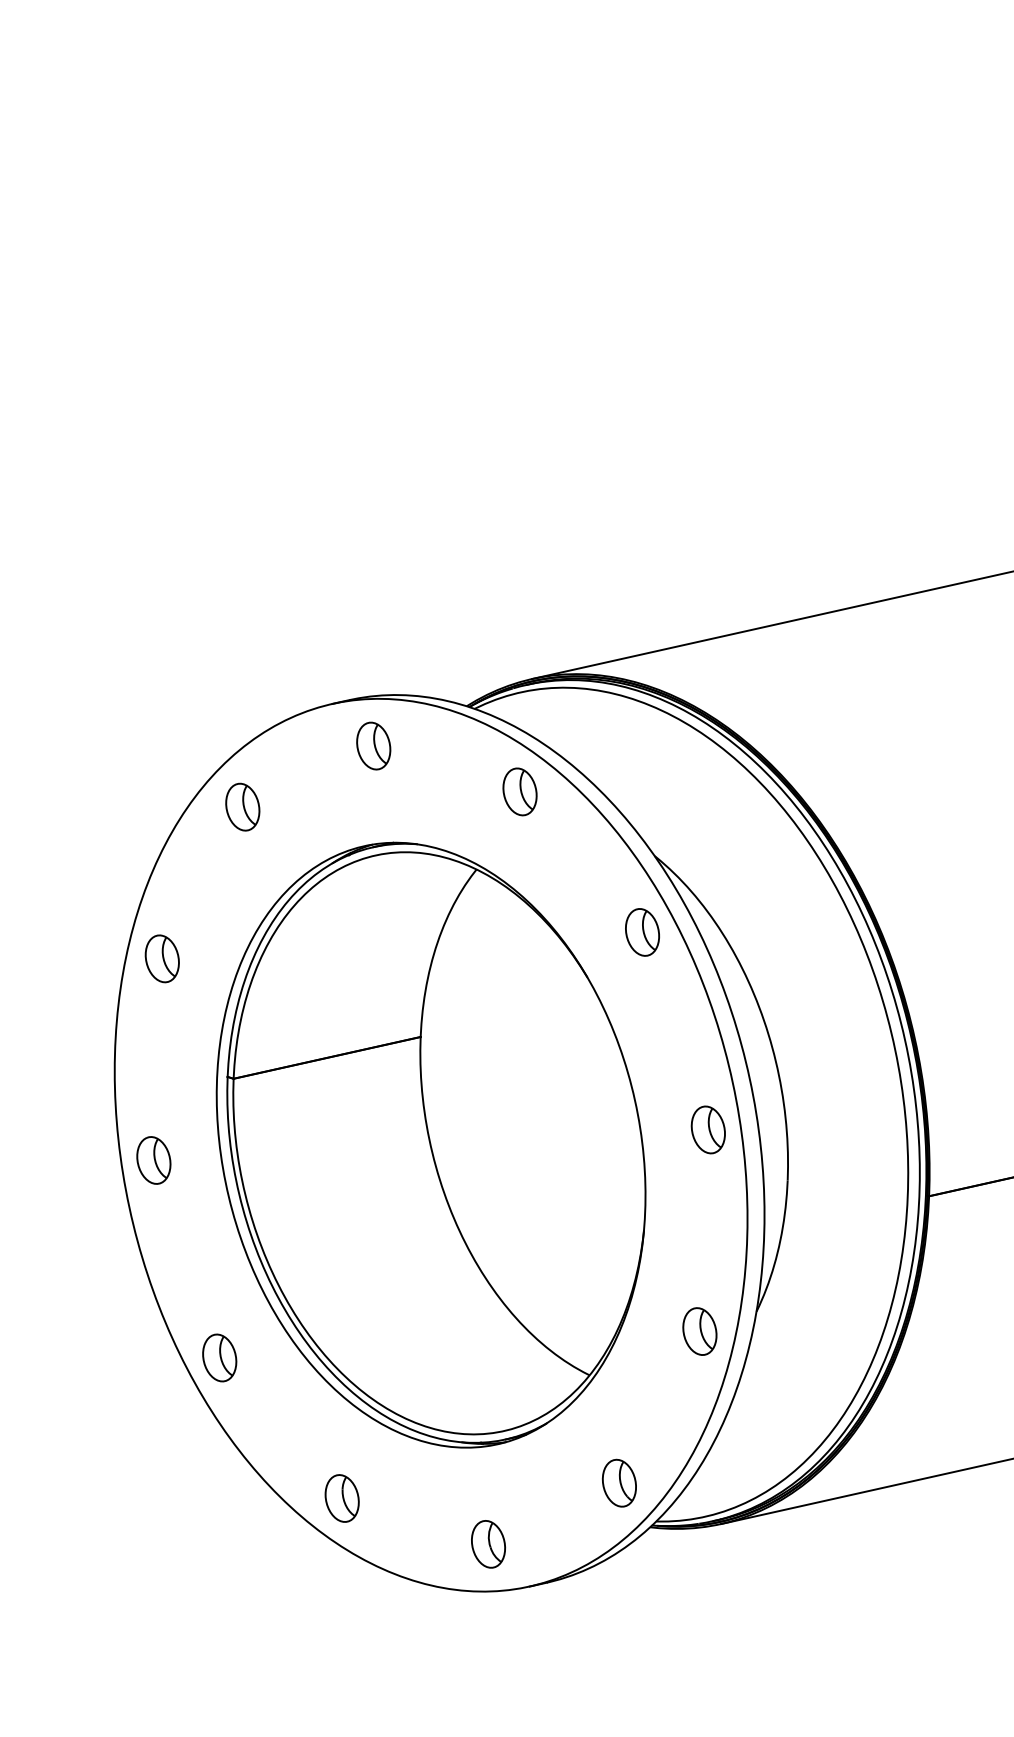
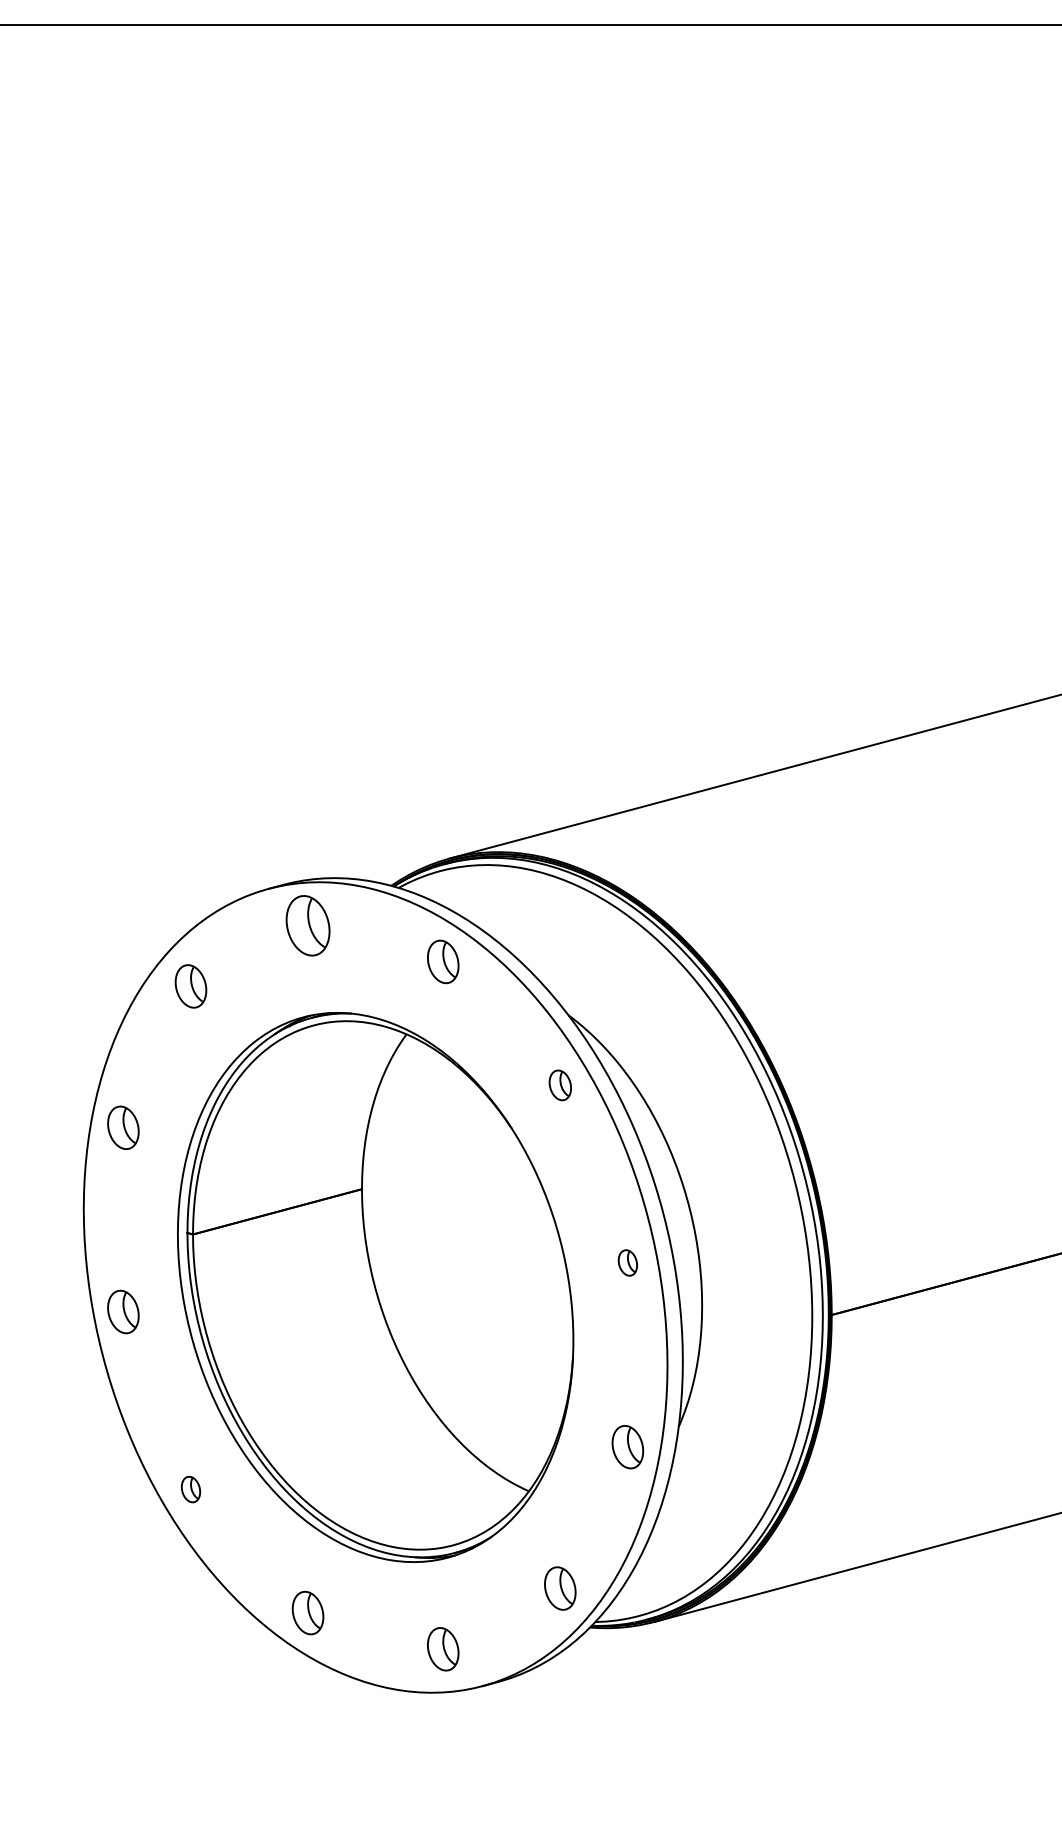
part: (373, 745) -> (307, 925), size x1.4
part: (642, 932) -> (560, 1085), size x0.7
part: (707, 1129) -> (627, 1262), size x0.6
part: (219, 1357) -> (190, 1489), size x0.6

